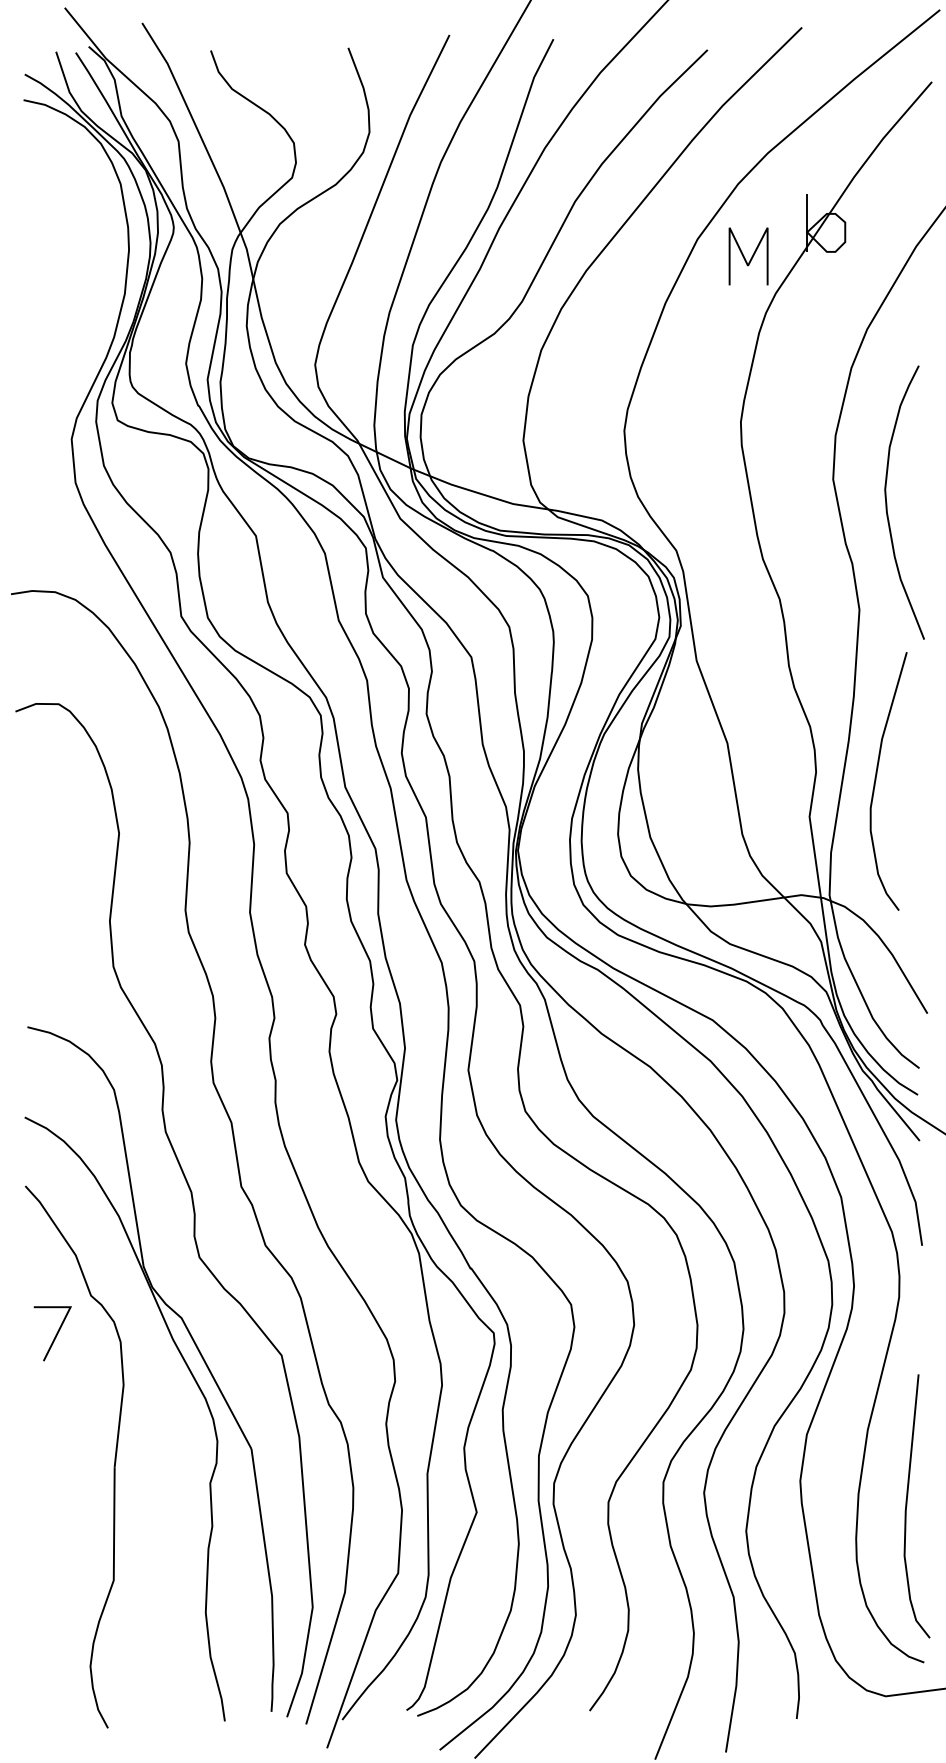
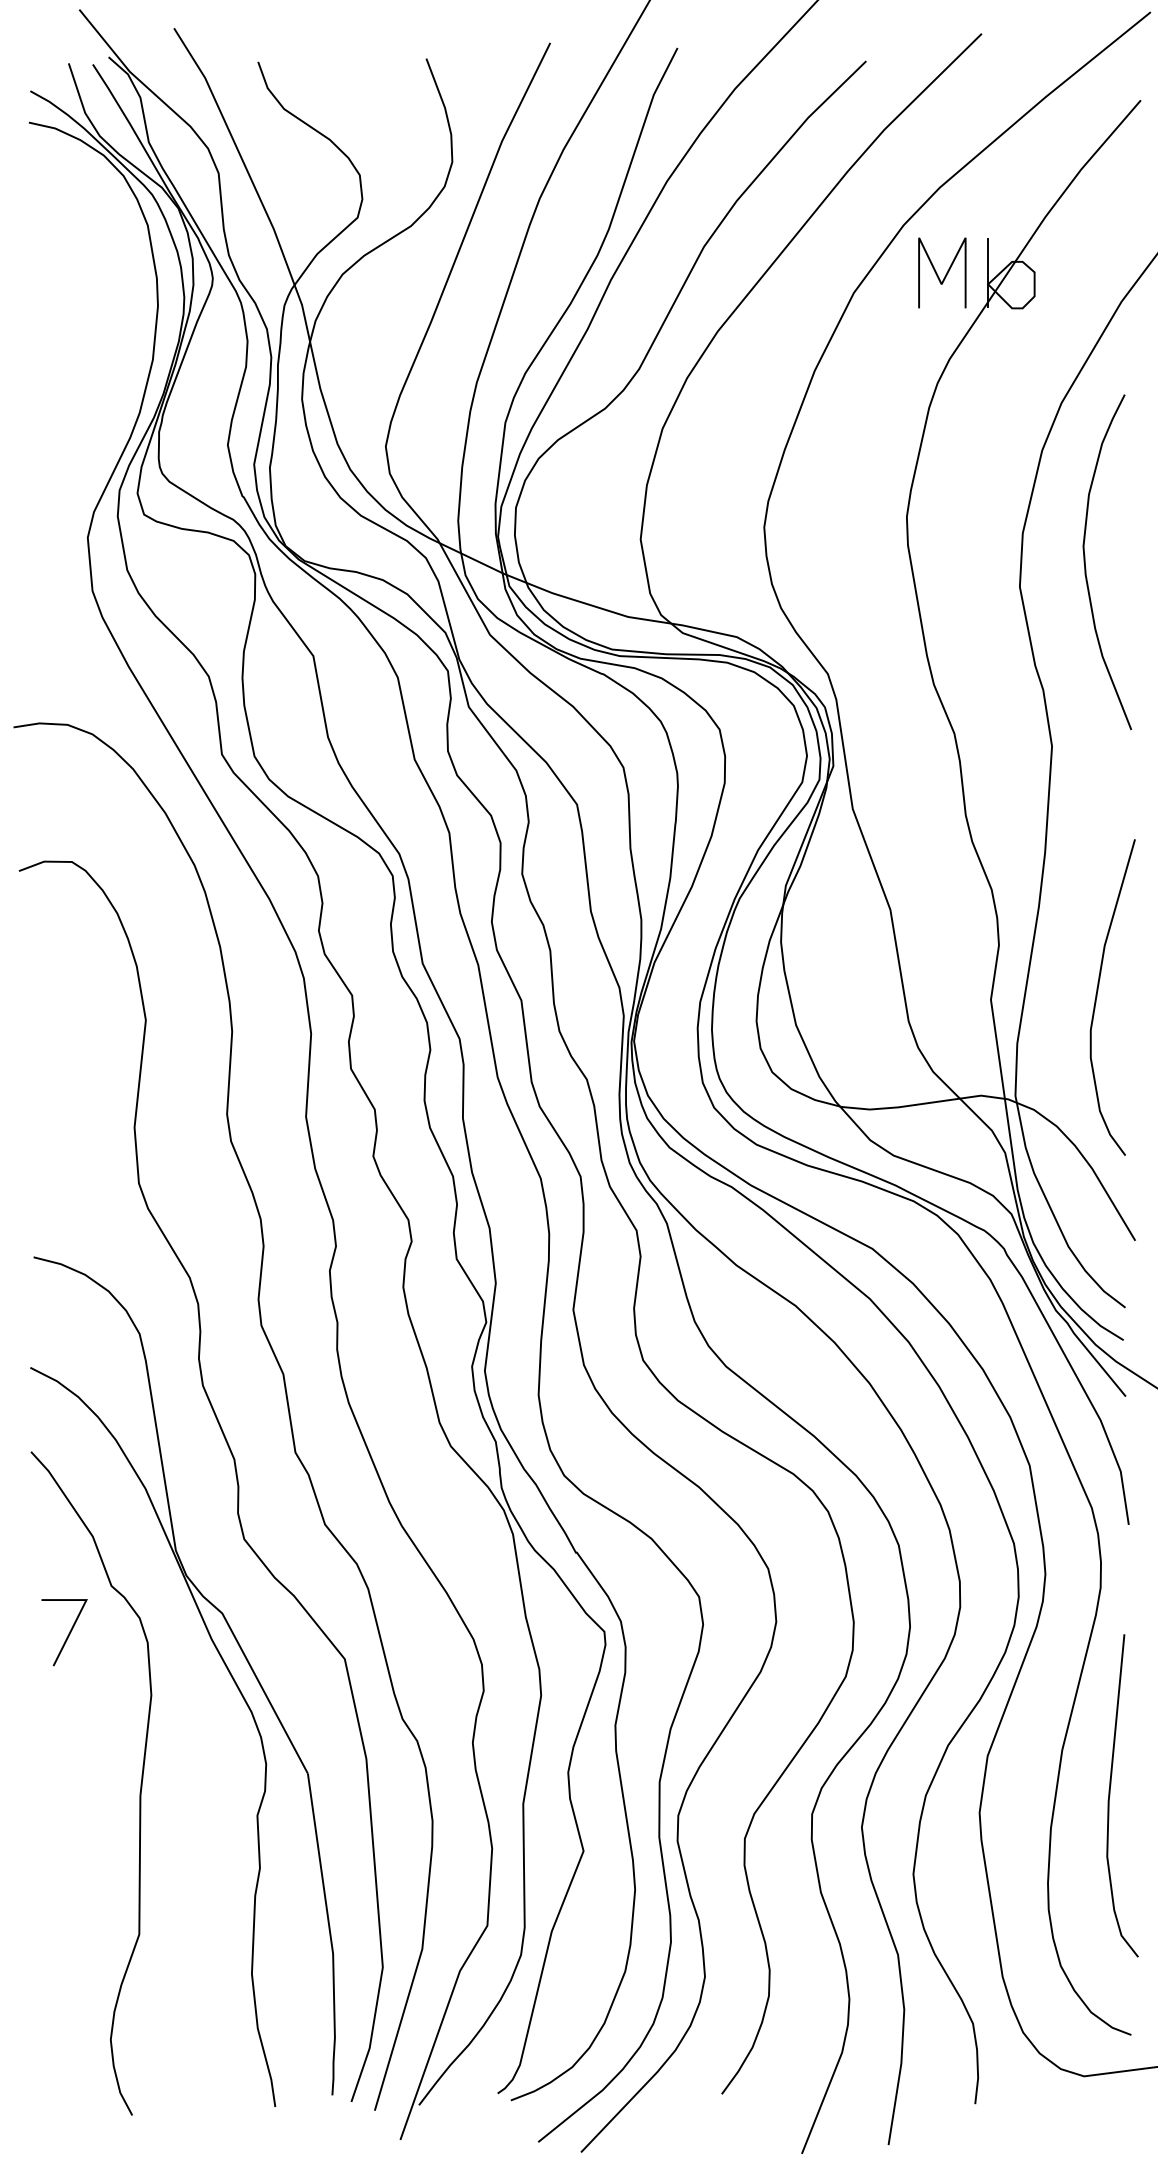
line: (751, 257) -> (945, 274), moved
curve: (887, 507) -> (1086, 568), moved
curve: (876, 781) -> (1097, 997), moved
curve: (907, 1506) -> (1110, 1795), moved

